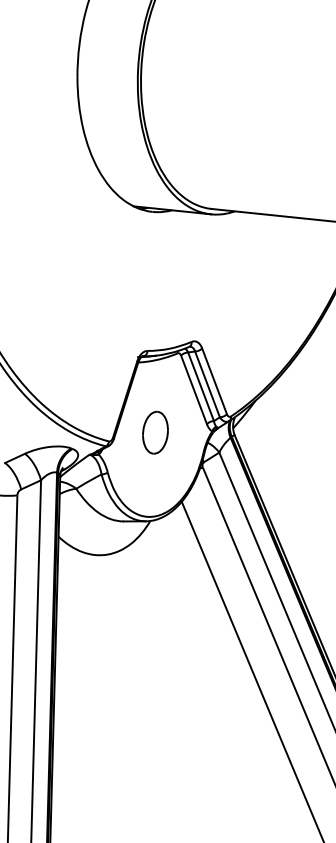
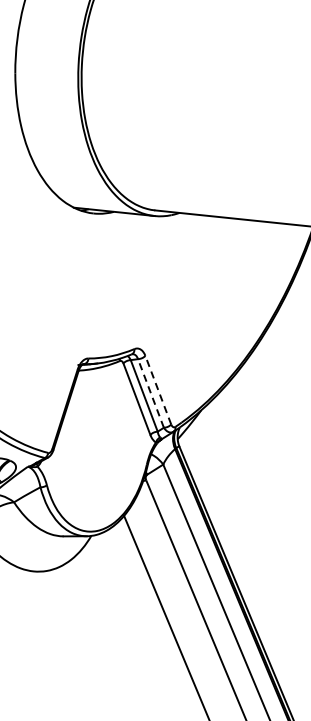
line: (214, 380) -> (158, 389), solid -> dashed
line: (207, 383) -> (150, 392), solid -> dashed
part: (155, 432) -> (96, 443), removed

